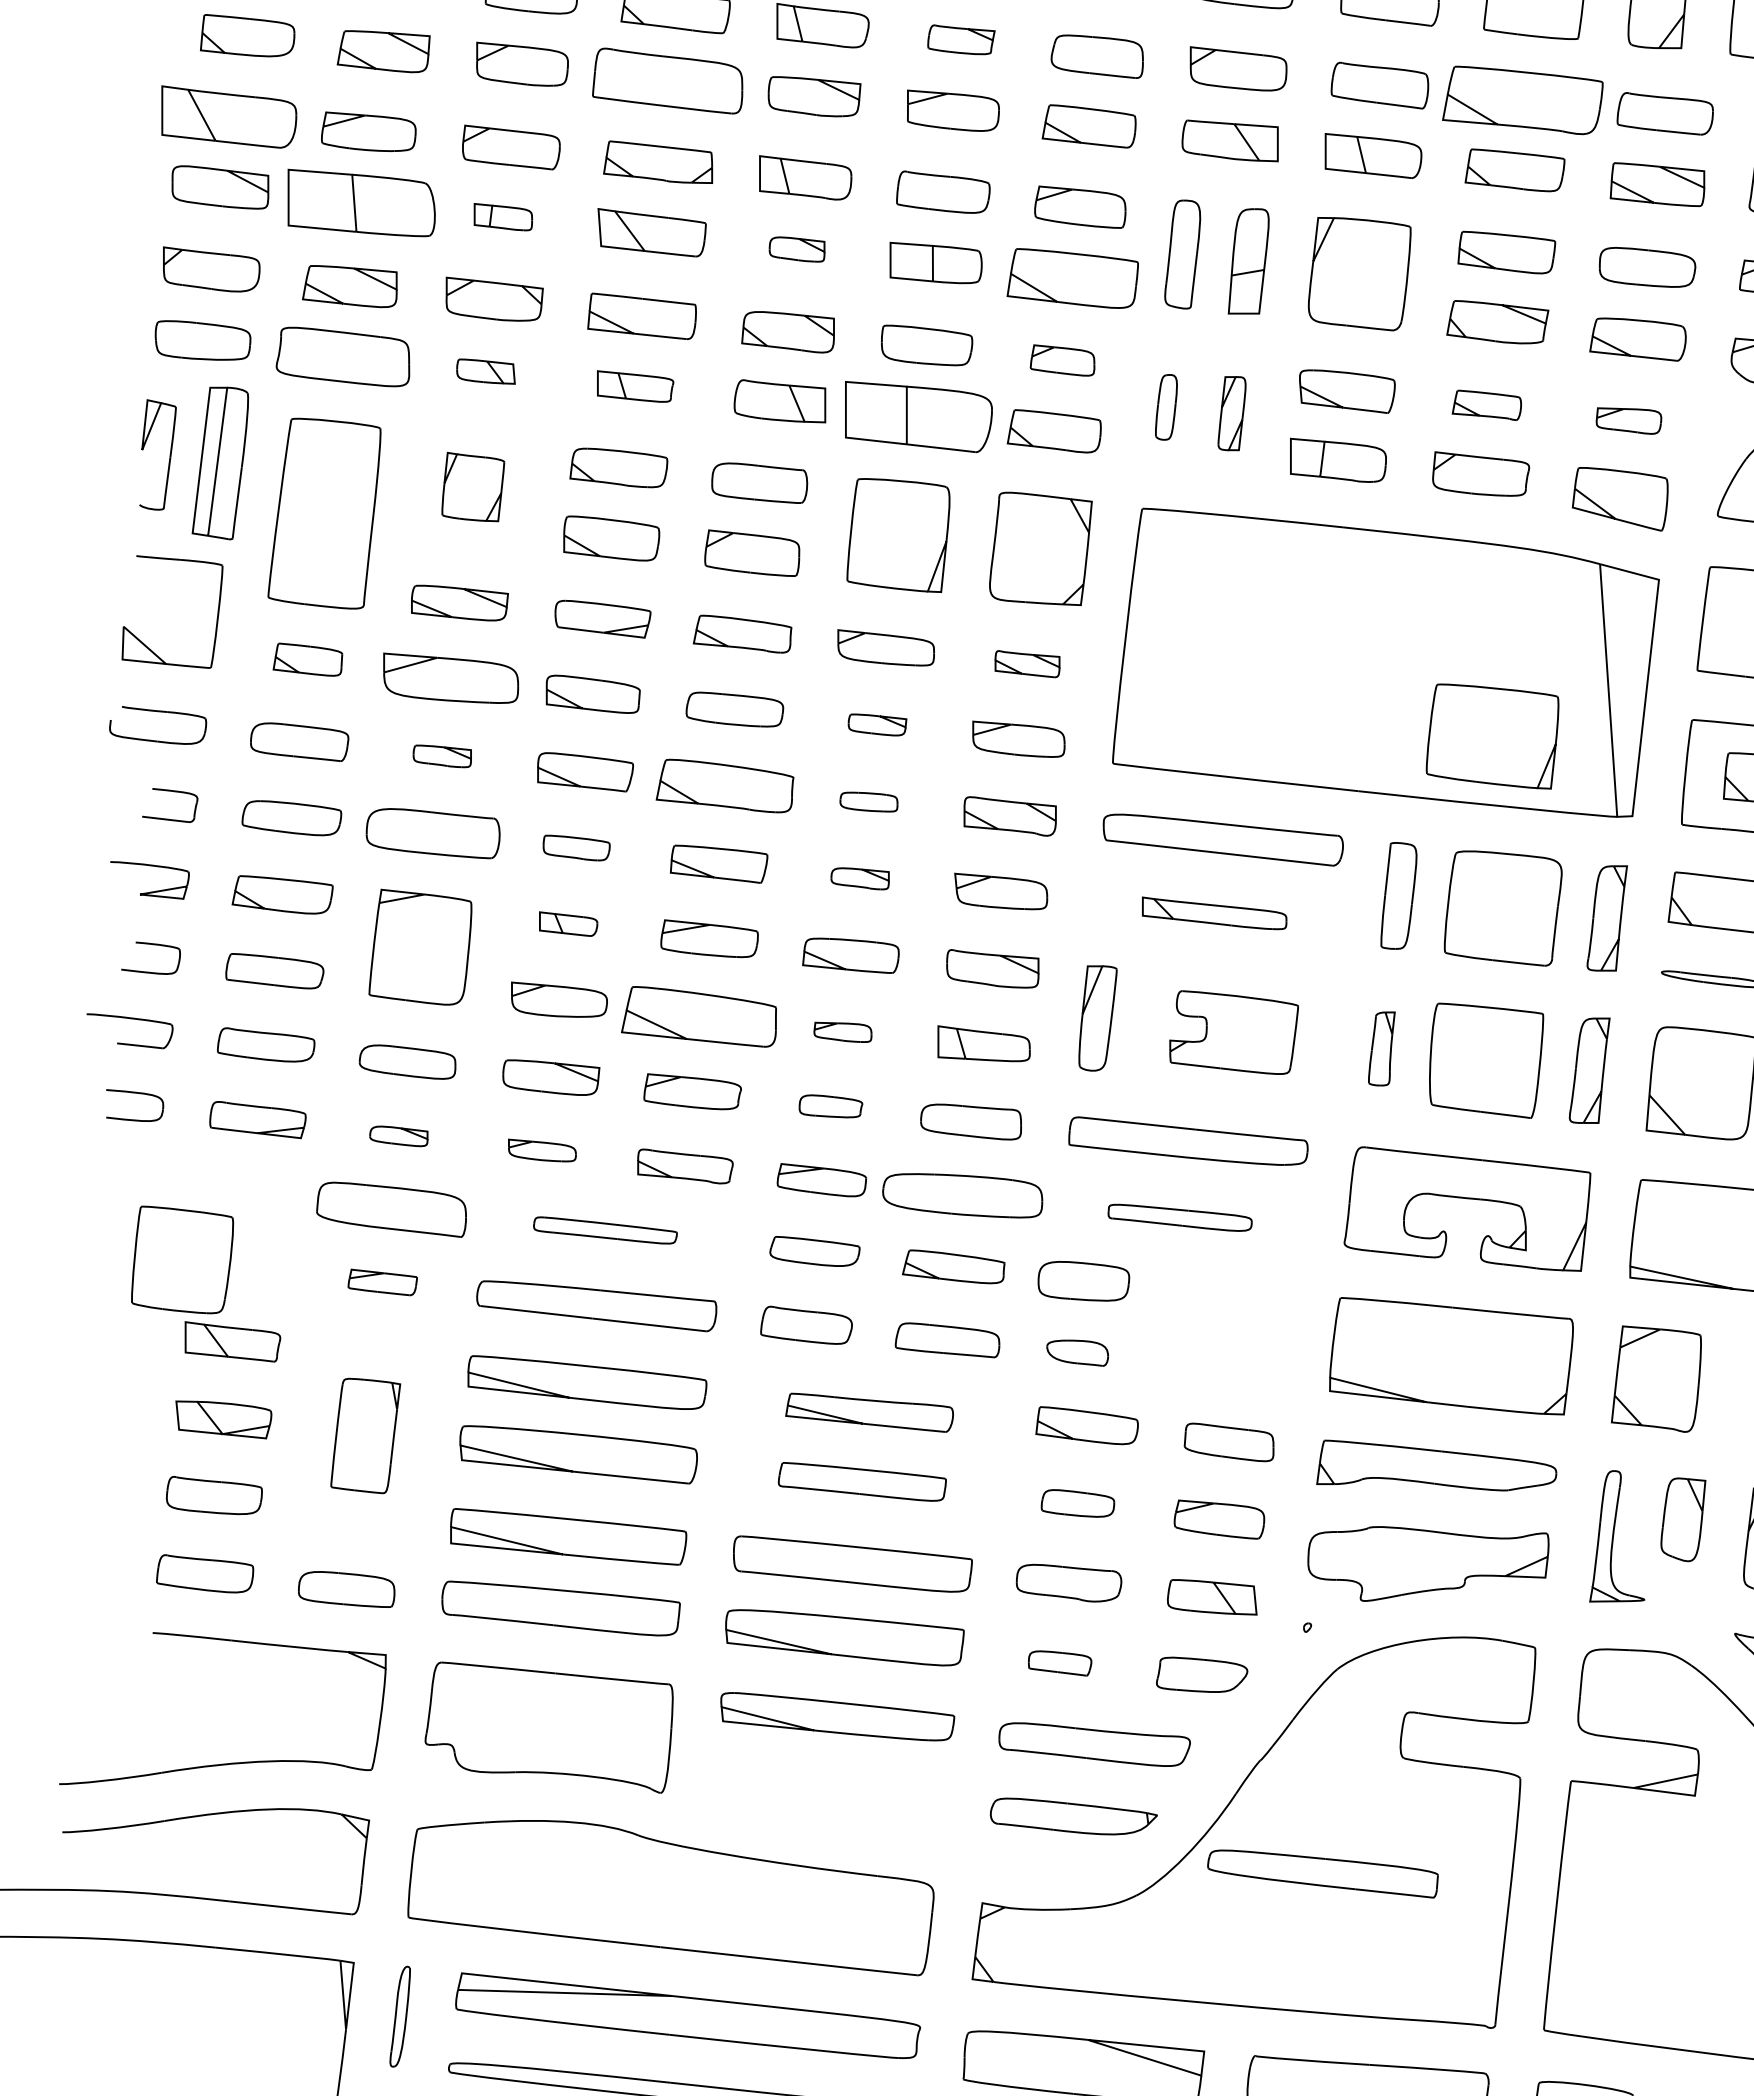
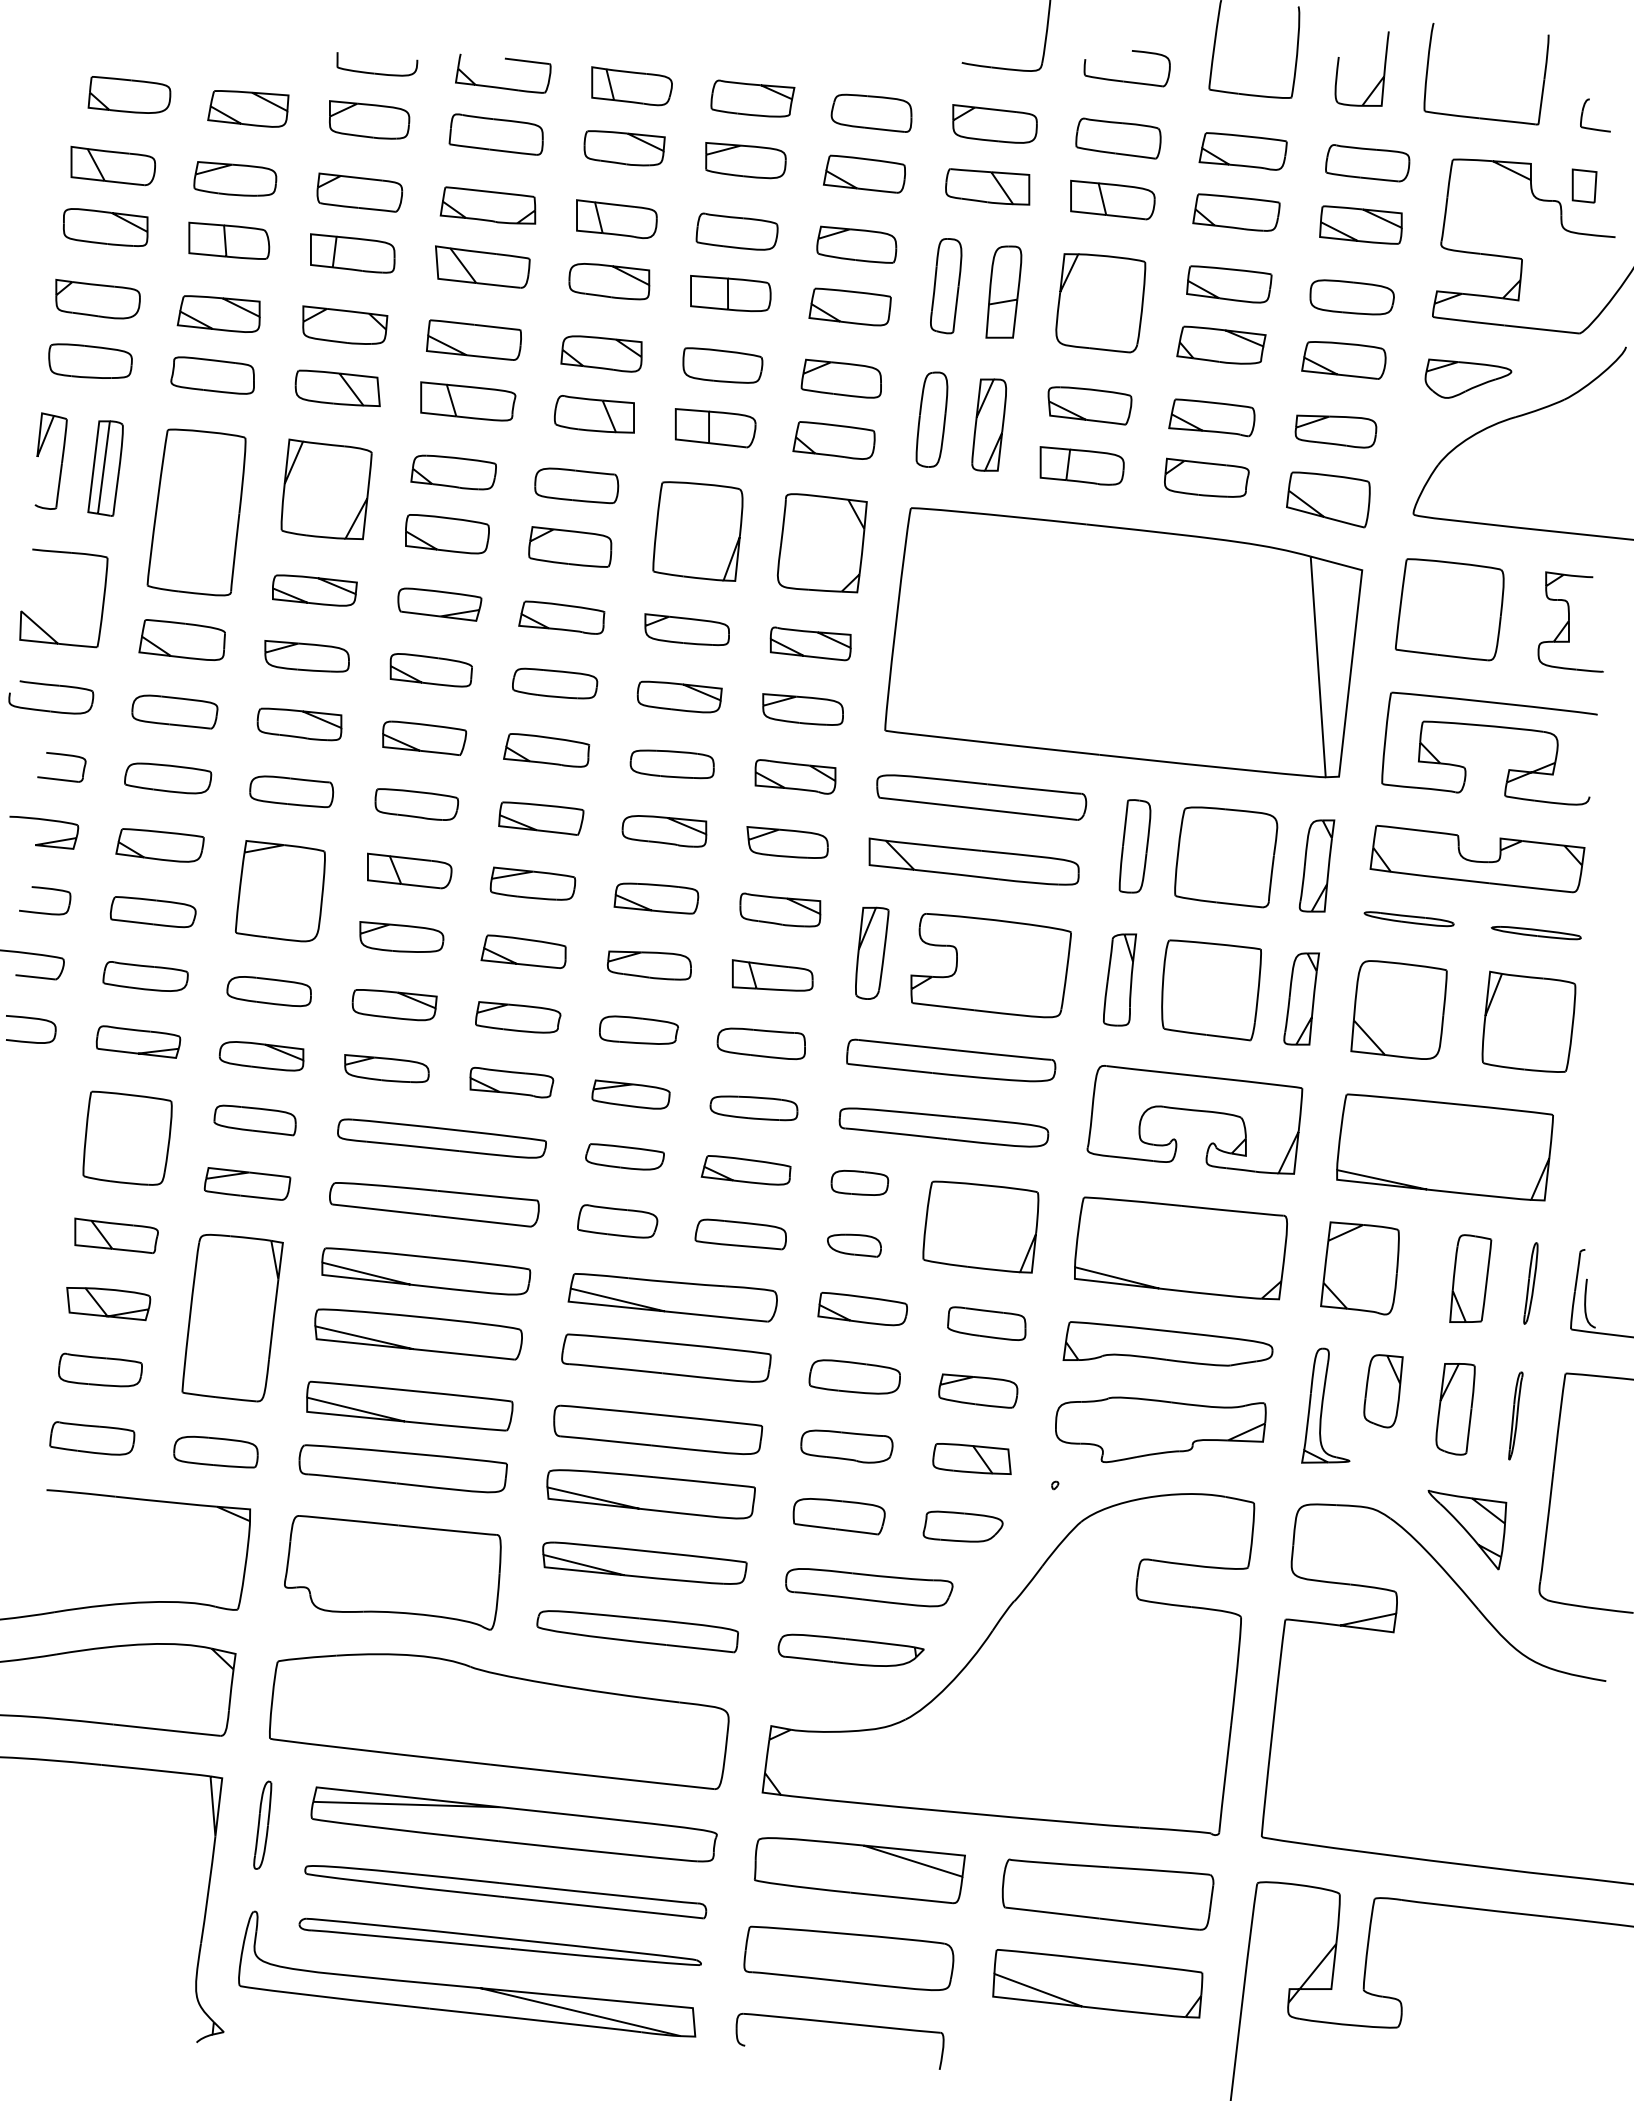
part: (960, 39) -> (752, 98), size x1.43
part: (666, 80) -> (495, 134), size x0.71
part: (1521, 100) -> (1242, 151), size x0.62
part: (228, 116) -> (112, 165), size x0.71
part: (362, 202) -> (229, 240), size x0.62
part: (502, 217) -> (352, 253), size x1.67
part: (797, 249) -> (609, 281), size x1.67
part: (1071, 277) -> (849, 306), size x0.71
part: (342, 356) -> (212, 375), size x0.71
part: (1061, 360) -> (840, 378), size x1.43
part: (485, 371) -> (337, 388), size x1.67
part: (635, 386) -> (468, 401), size x1.43
part: (1486, 404) -> (1211, 417), size x1.43
part: (1165, 407) -> (931, 419), size x1.67
part: (1232, 412) -> (989, 424), size x1.43
part: (918, 417) -> (715, 428), size x0.62
part: (1628, 420) -> (1335, 431), size x1.43
part: (220, 463) -> (105, 468), size x0.71
part: (473, 486) -> (326, 488), size x1.67
part: (307, 659) -> (181, 639), size x1.43
part: (1027, 663) -> (810, 643), size x1.43
part: (450, 678) -> (306, 656), size x0.71
part: (877, 724) -> (679, 696), size x1.67
part: (1492, 735) -> (980, 1226), moved
part: (442, 756) -> (299, 724), size x1.67
part: (725, 786) -> (546, 750), size x0.71
part: (868, 802) -> (671, 764), size x1.67
part: (433, 833) -> (291, 791), size x0.71
part: (576, 848) -> (416, 804), size x1.43
part: (860, 878) -> (664, 831), size x1.67
part: (1213, 913) -> (973, 861), size x1.67
part: (568, 923) -> (409, 870), size x1.67
part: (698, 1016) -> (523, 951), size x0.62
part: (843, 1032) -> (649, 965), size x1.67
part: (1233, 1032) -> (990, 965), size x1.43
part: (1382, 1048) -> (1120, 979), size x1.43
part: (830, 1105) -> (638, 1029), size x1.43
part: (398, 1136) -> (261, 1056), size x1.67
part: (541, 1150) -> (386, 1068), size x1.43
part: (962, 1196) -> (753, 1108), size x0.62
part: (390, 1209) -> (254, 1120), size x0.62
part: (1179, 1217) -> (943, 1127), size x1.67
part: (604, 1230) -> (441, 1138), size x1.67
part: (182, 1259) -> (127, 1137), moved
part: (1083, 1280) -> (859, 1182), size x0.71
part: (382, 1281) -> (247, 1183), size x1.43
part: (869, 1412) -> (672, 1297), size x1.43
part: (365, 1435) -> (232, 1317), size x1.67
part: (862, 1481) -> (666, 1357), size x1.43
part: (1077, 1502) -> (854, 1376), size x1.43
part: (1059, 1663) -> (838, 1516), size x1.67
part: (1322, 1873) -> (637, 1631), moved

